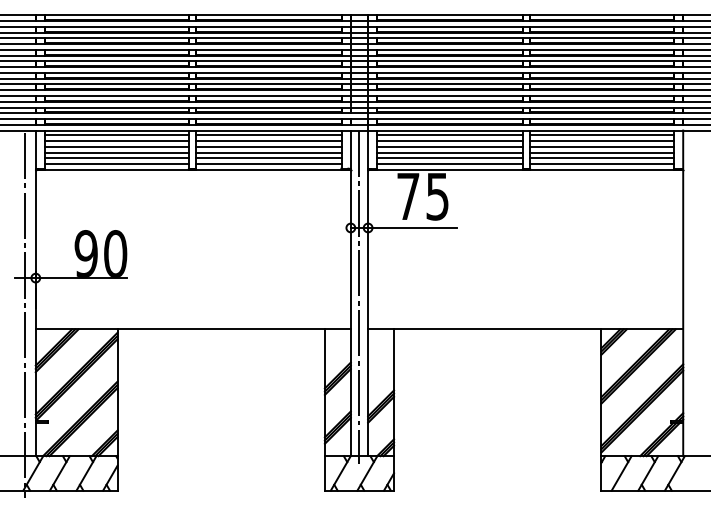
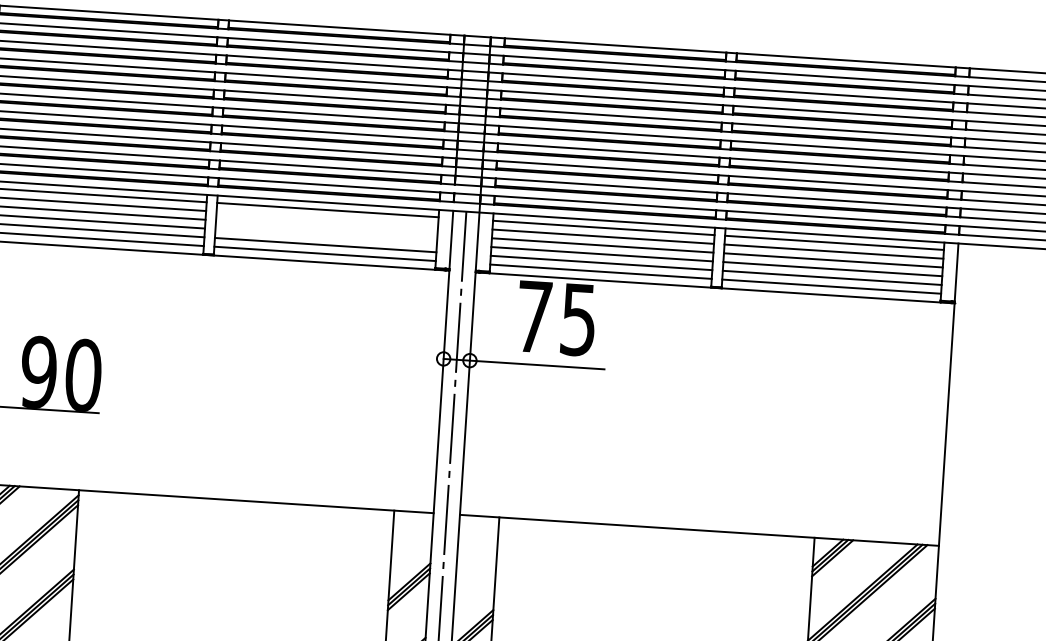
line: (268, 141) -> (326, 219), removed
line: (268, 146) -> (326, 226), removed
line: (268, 152) -> (325, 236), removed

